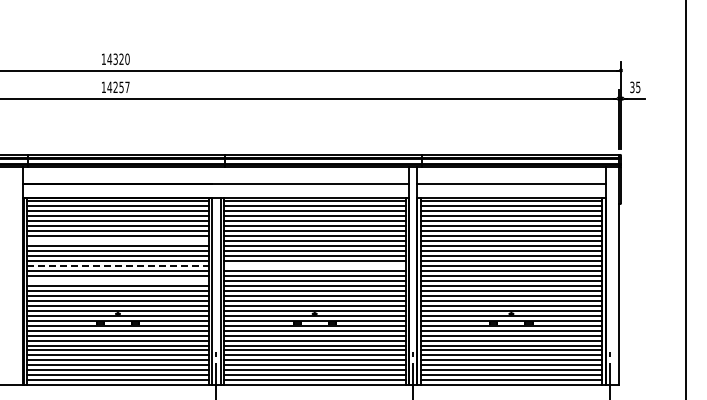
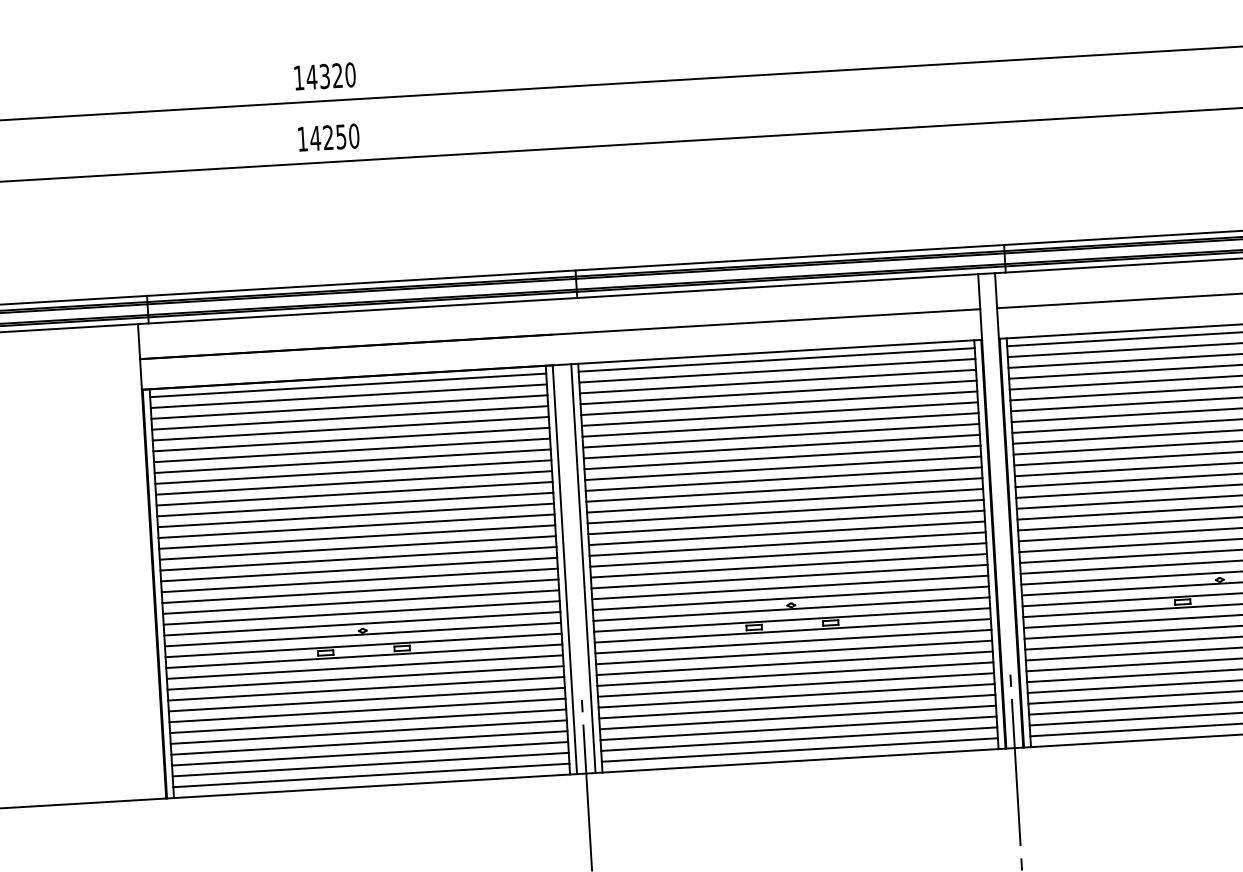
text: (127, 87) -> (354, 136), 14257 -> 14250
line: (117, 241) -> (352, 473), added
line: (117, 265) -> (355, 525), dashed -> solid
line: (314, 265) -> (784, 499), added
line: (117, 280) -> (357, 558), added

